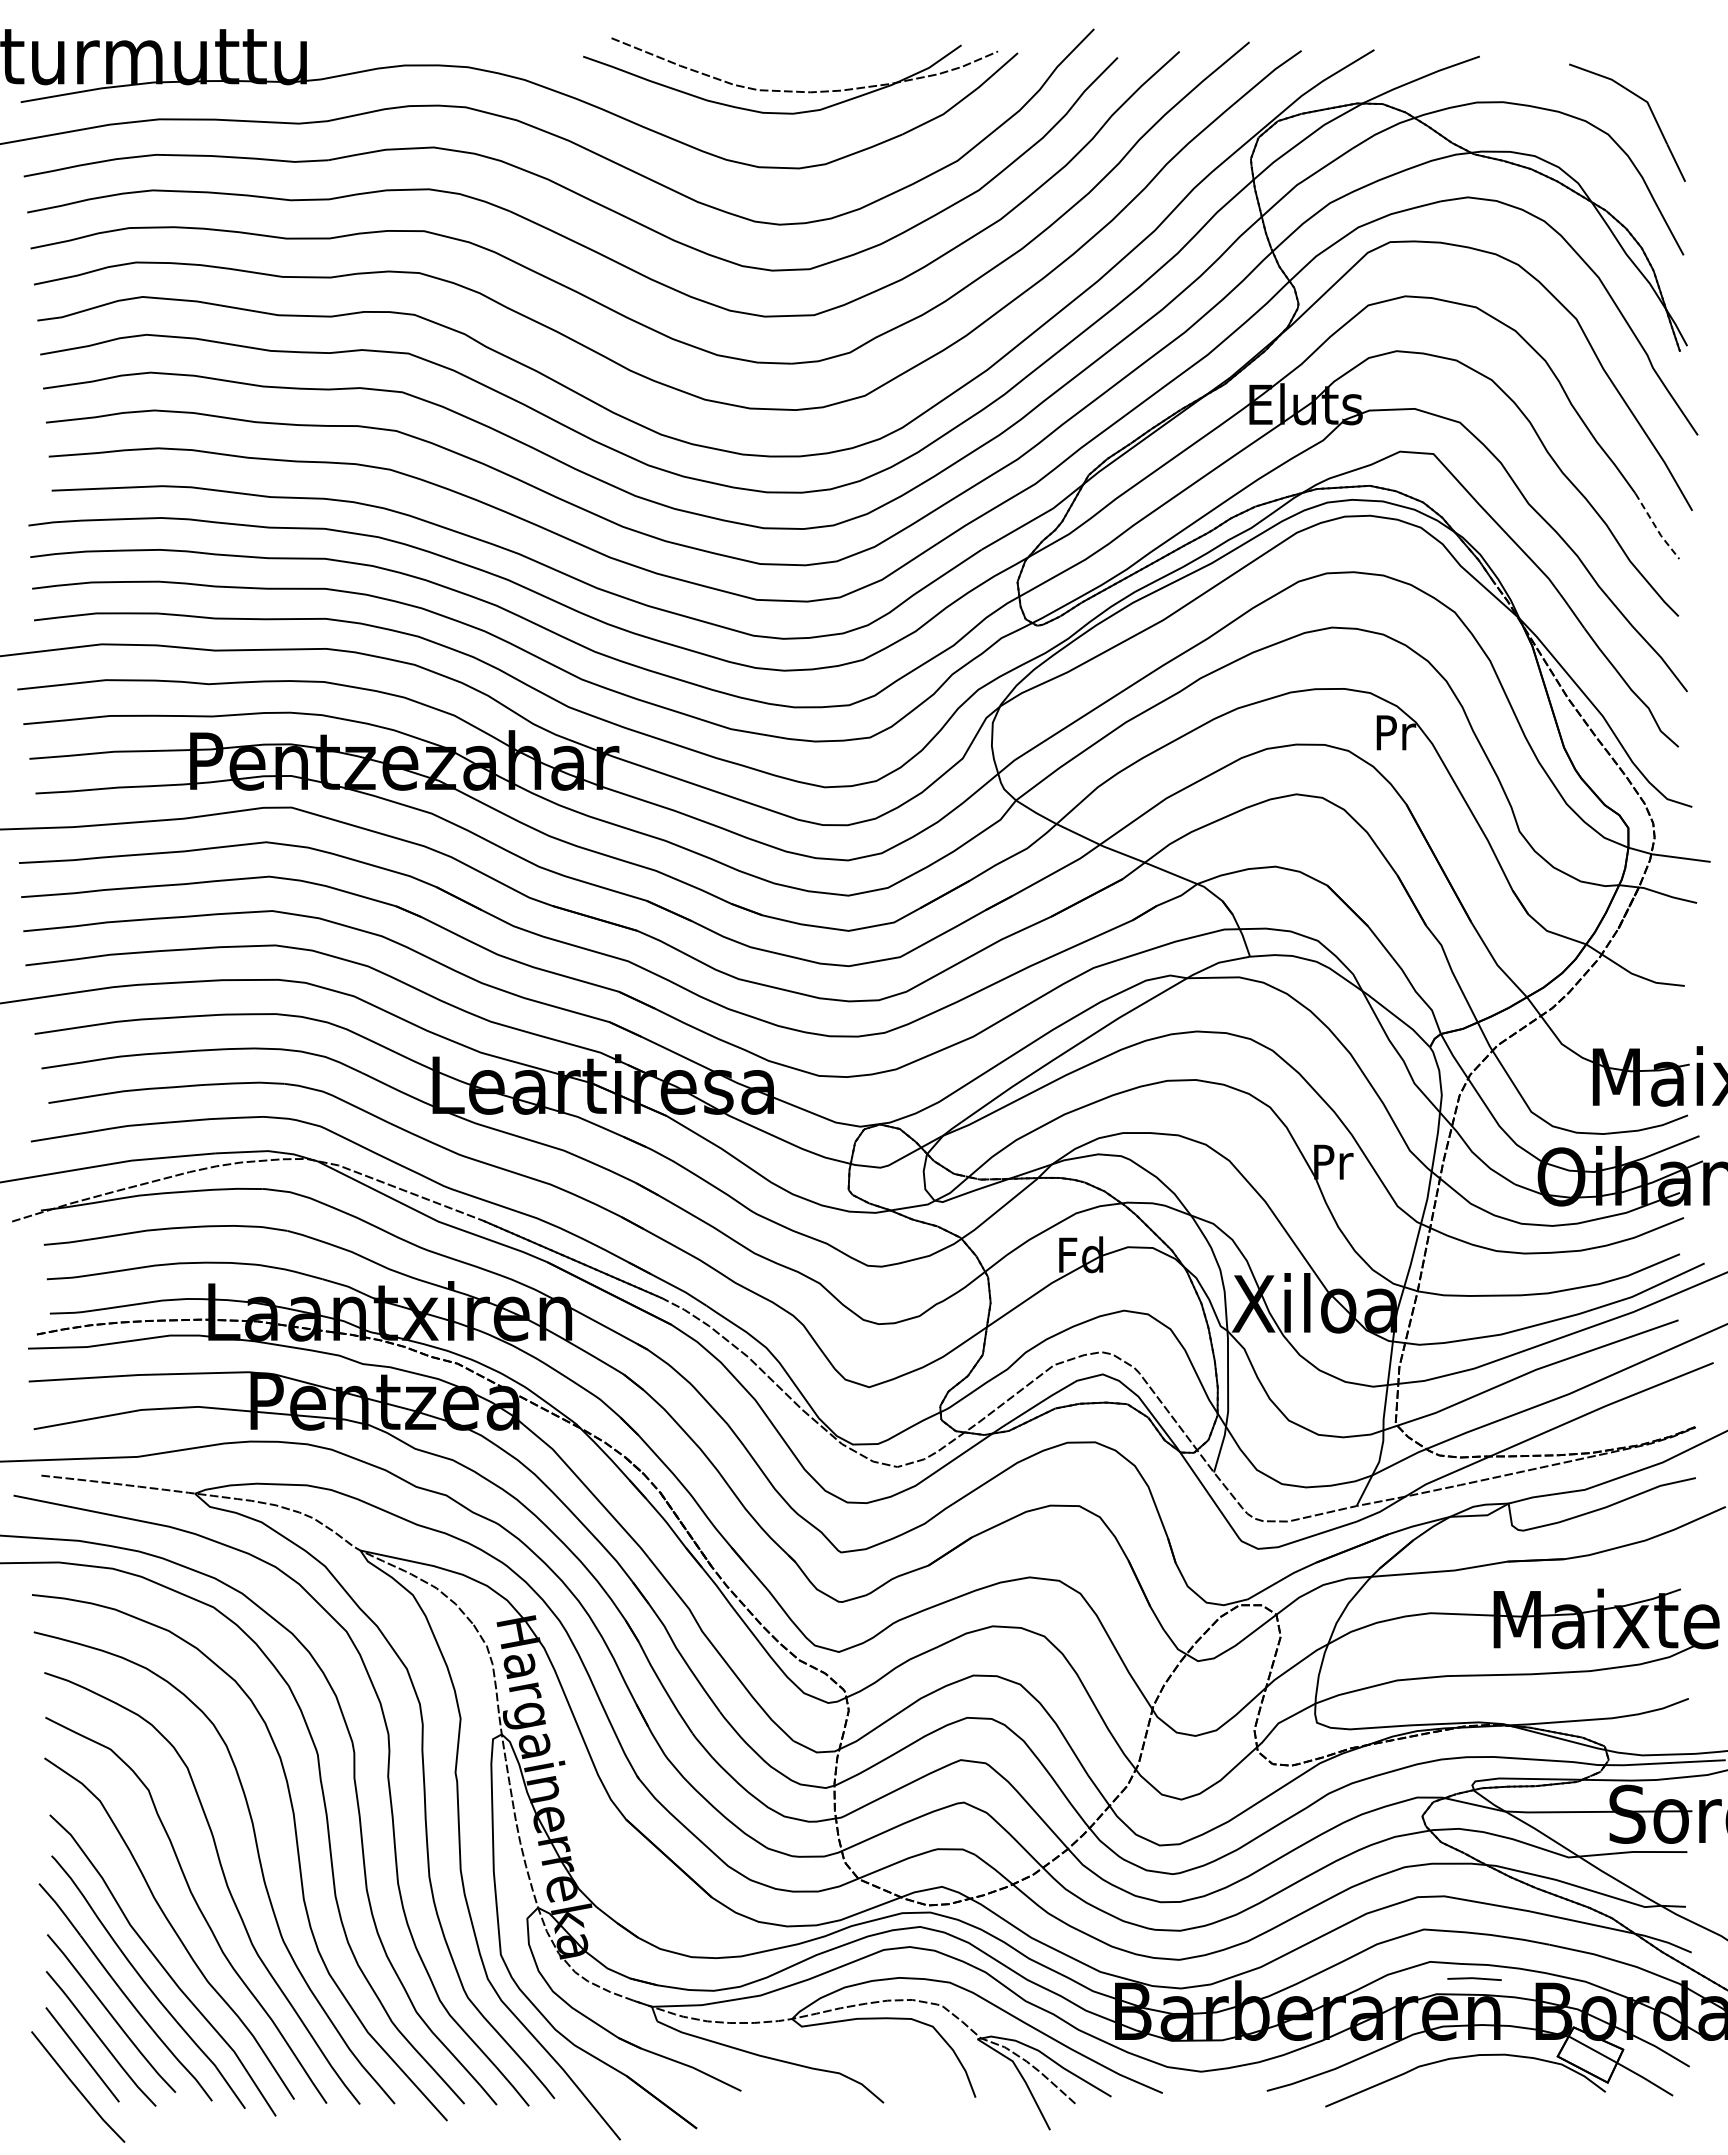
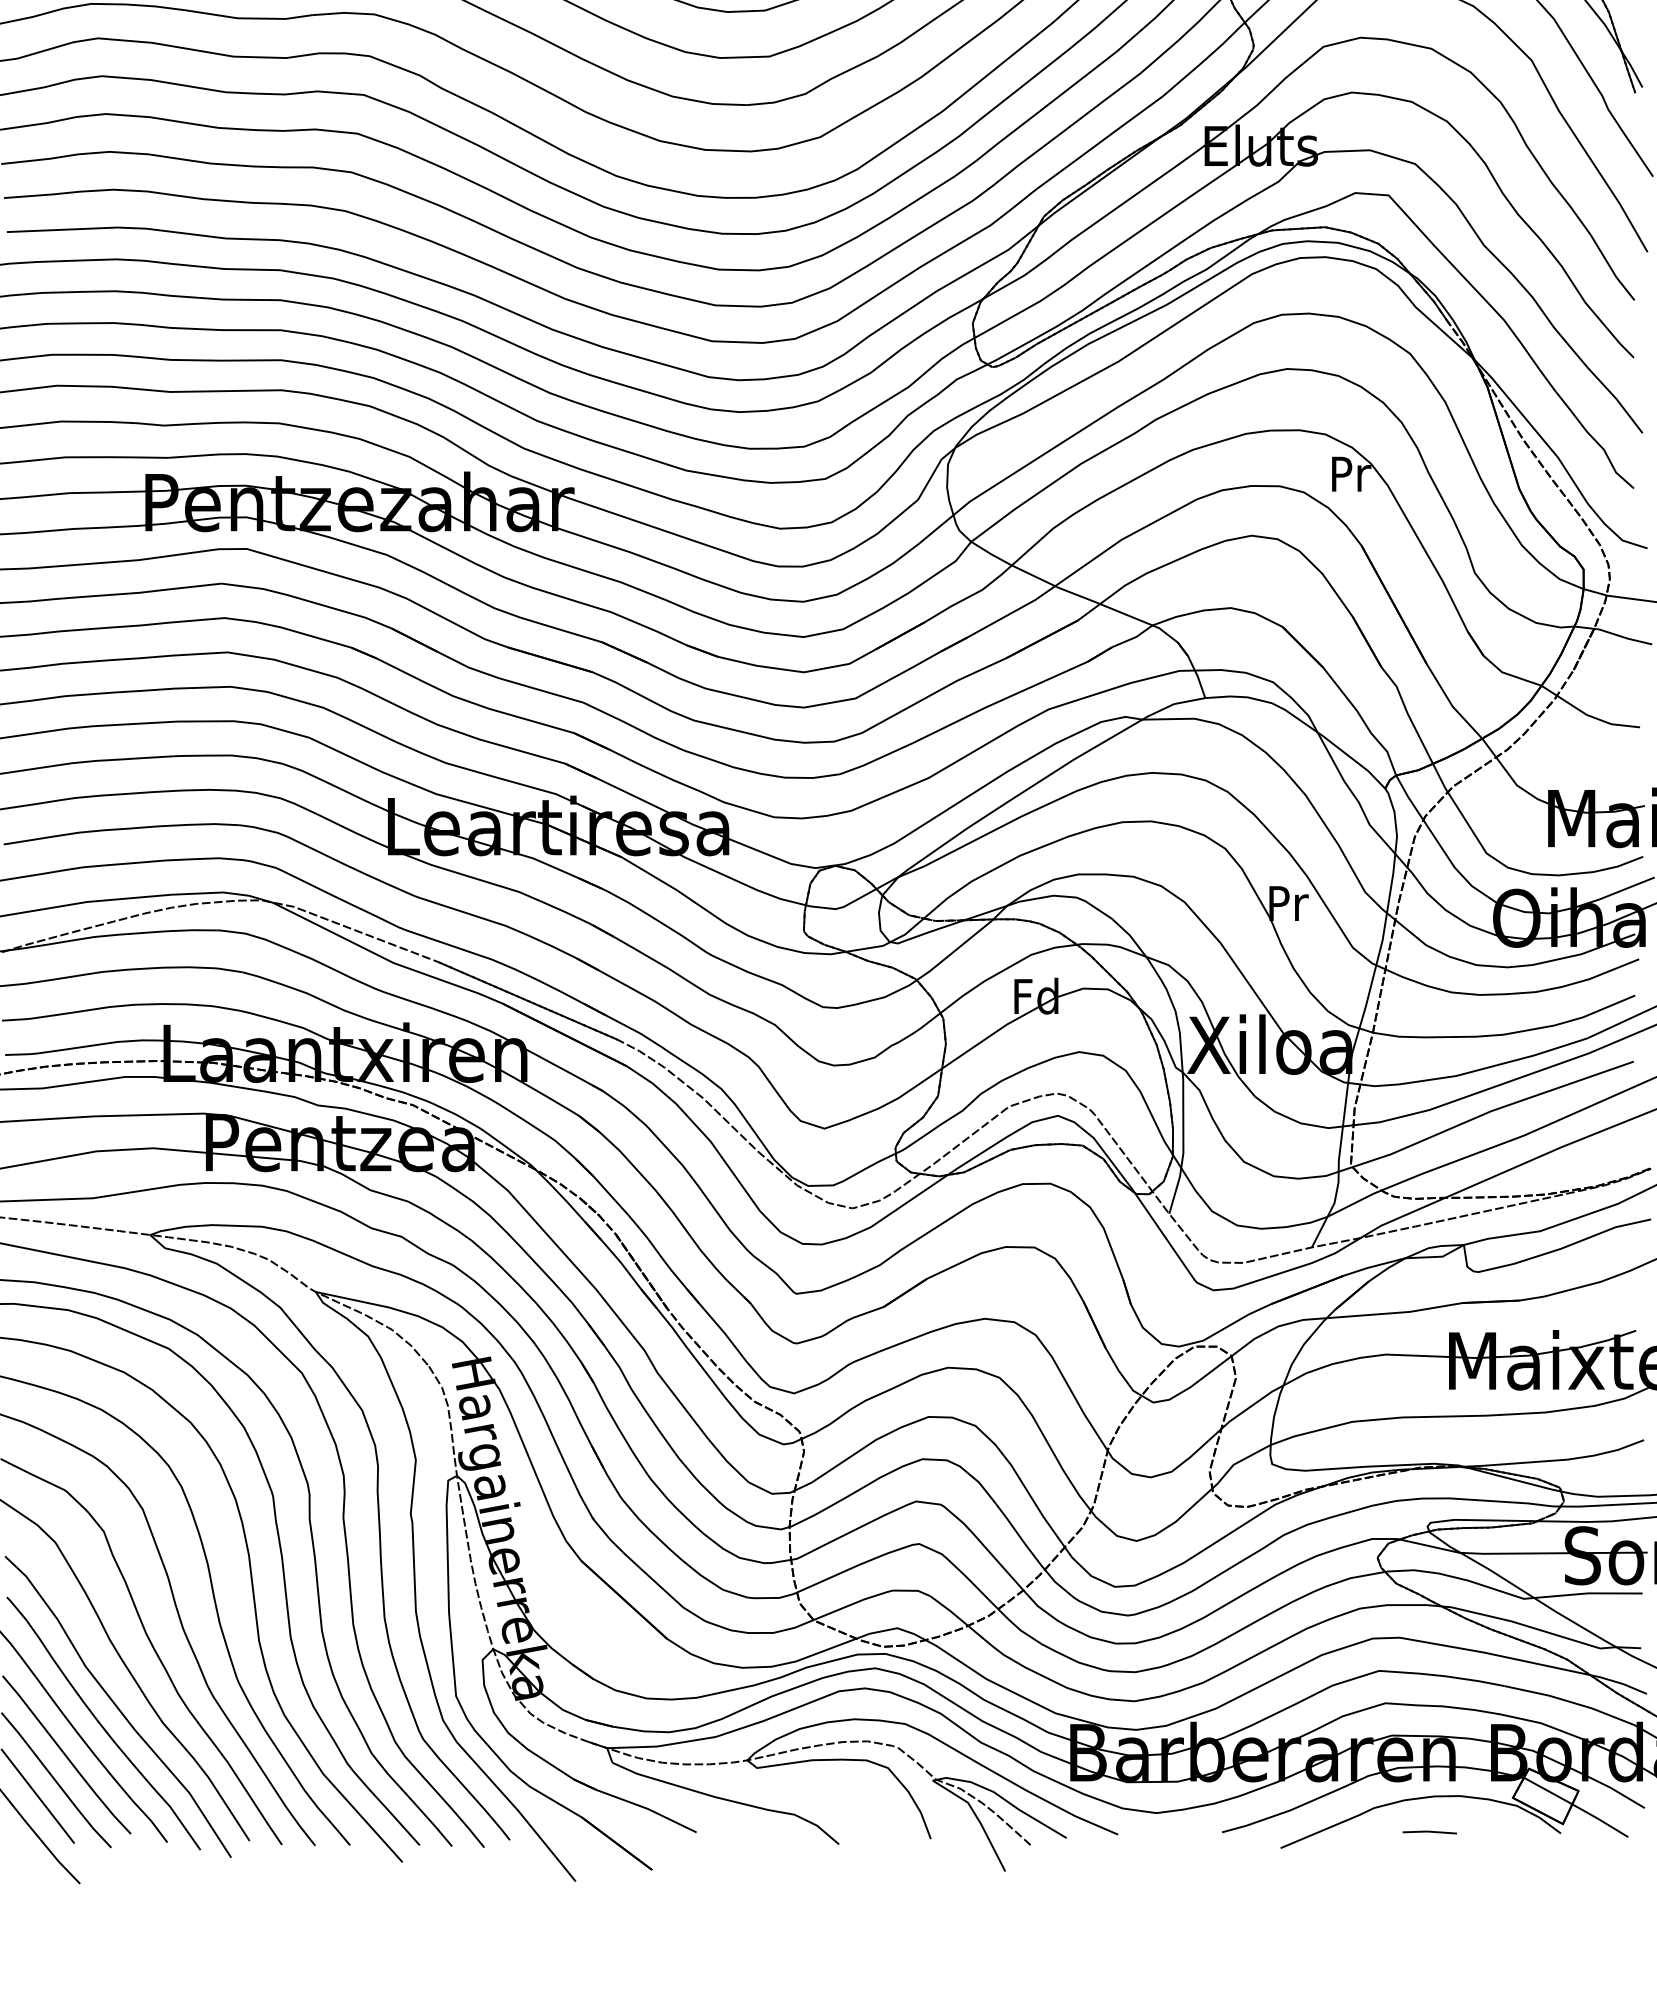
line: (1656, 528) -> (1611, 269), dashed -> solid
line: (1474, 1978) -> (1429, 1831), moved

